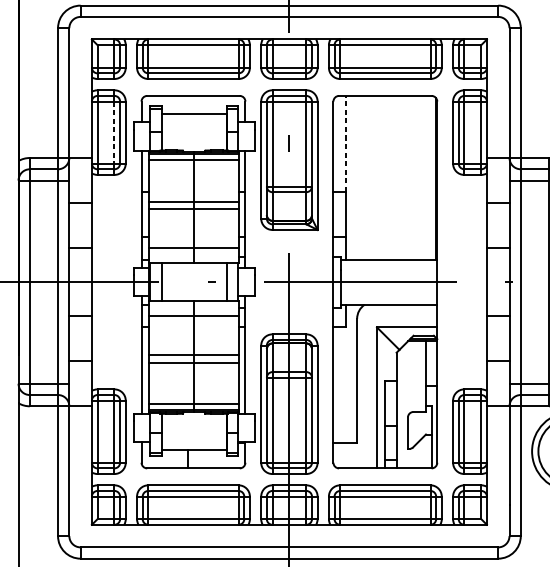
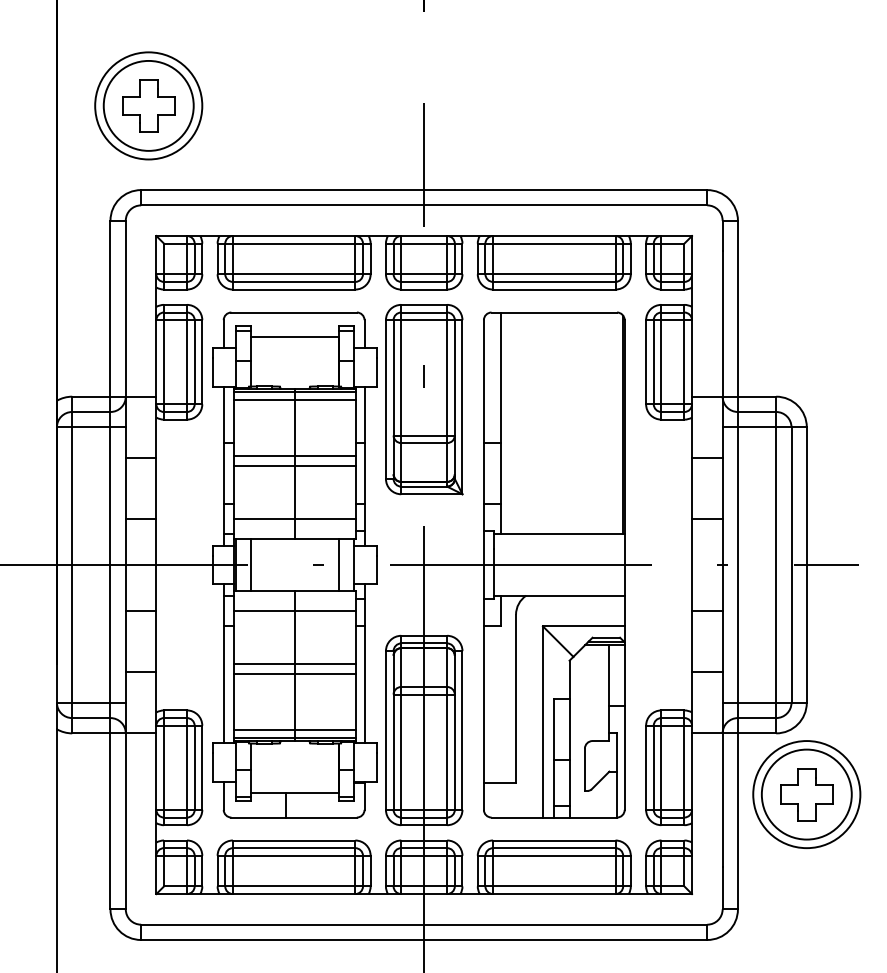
line: (114, 132) -> (187, 362), dashed -> solid
line: (345, 143) -> (500, 377), dashed -> solid

